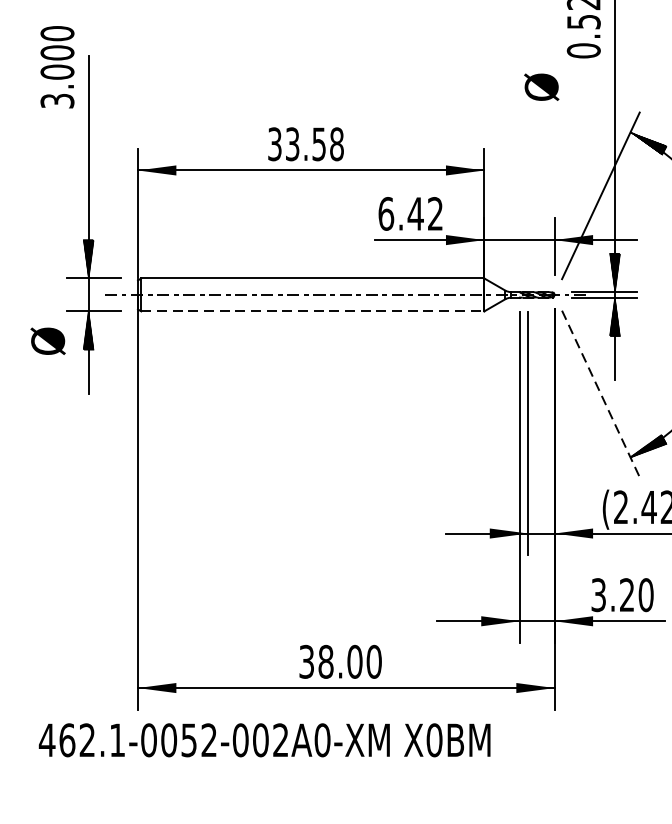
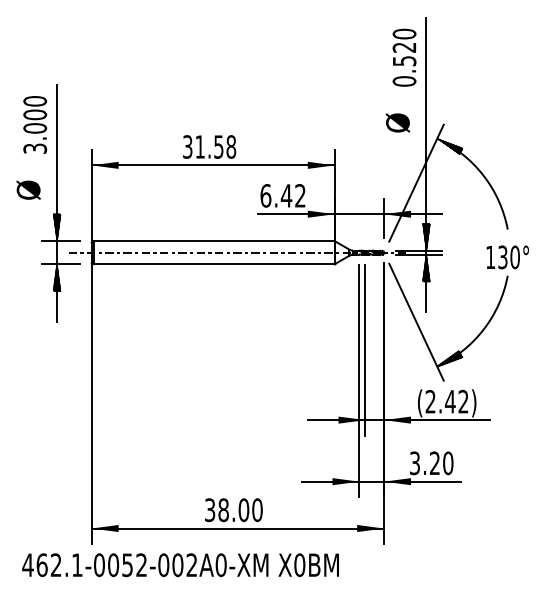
text: (57, 66) -> (35, 124), moved
text: (541, 86) -> (397, 122), moved
text: (291, 143) -> (199, 146), 33.58 -> 31.58
line: (312, 311) -> (214, 264), dashed -> solid
text: (47, 340) -> (28, 189), moved
line: (600, 394) -> (416, 322), dashed -> solid

